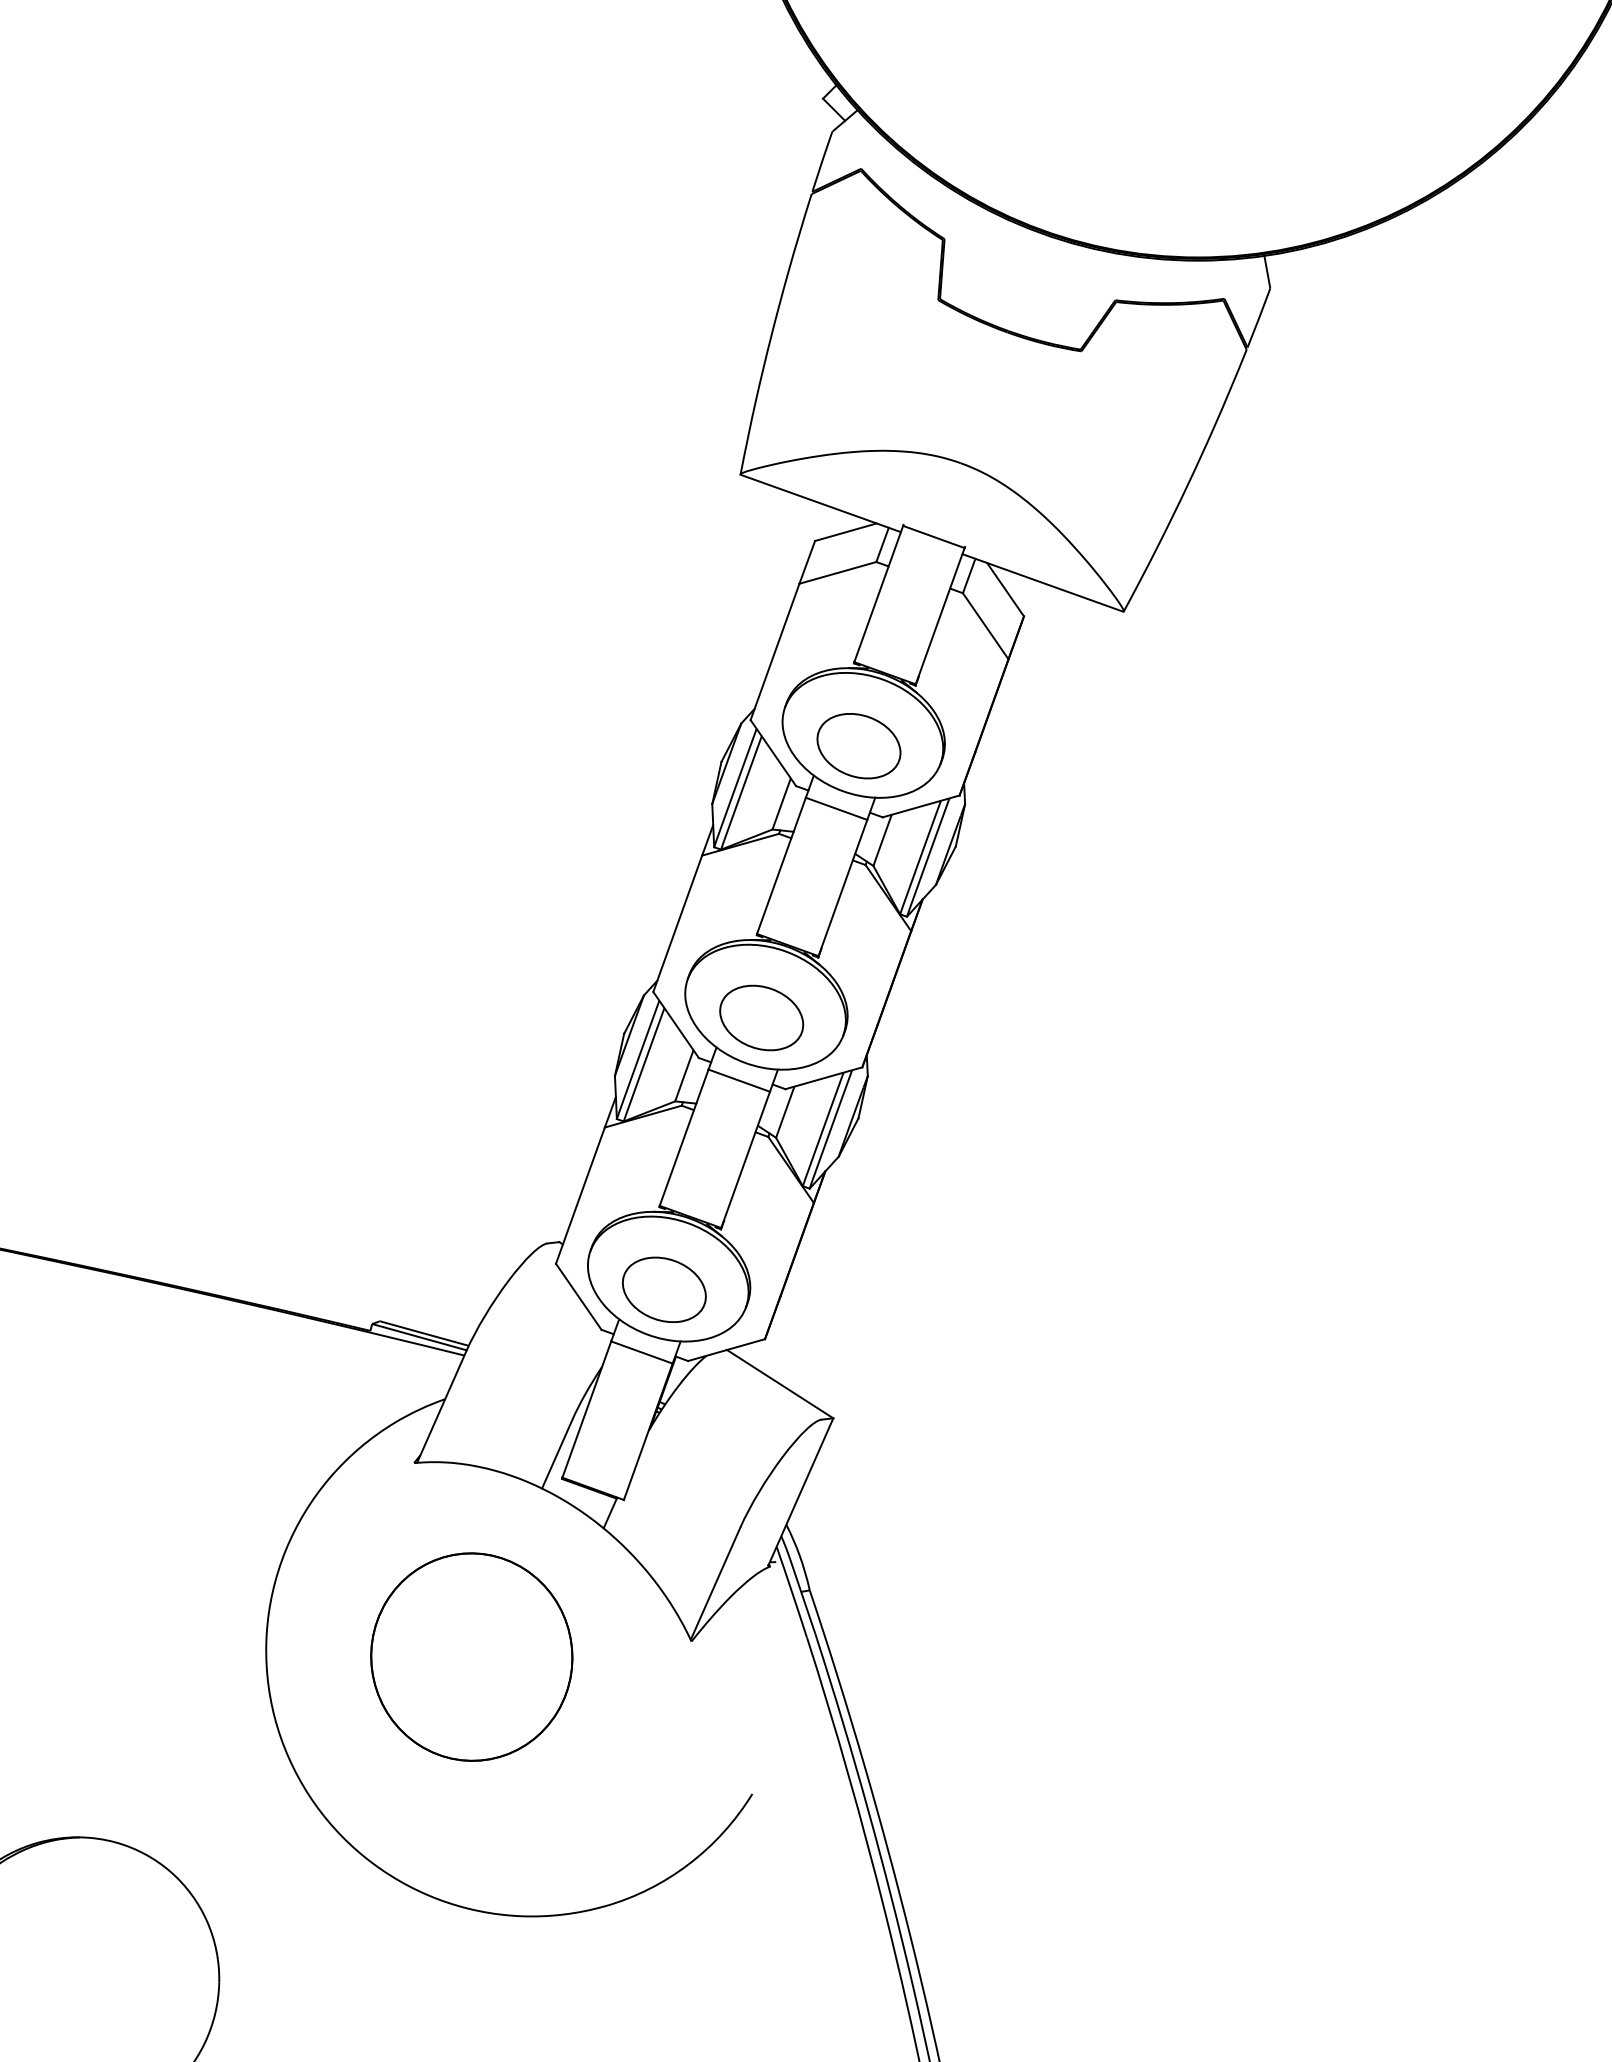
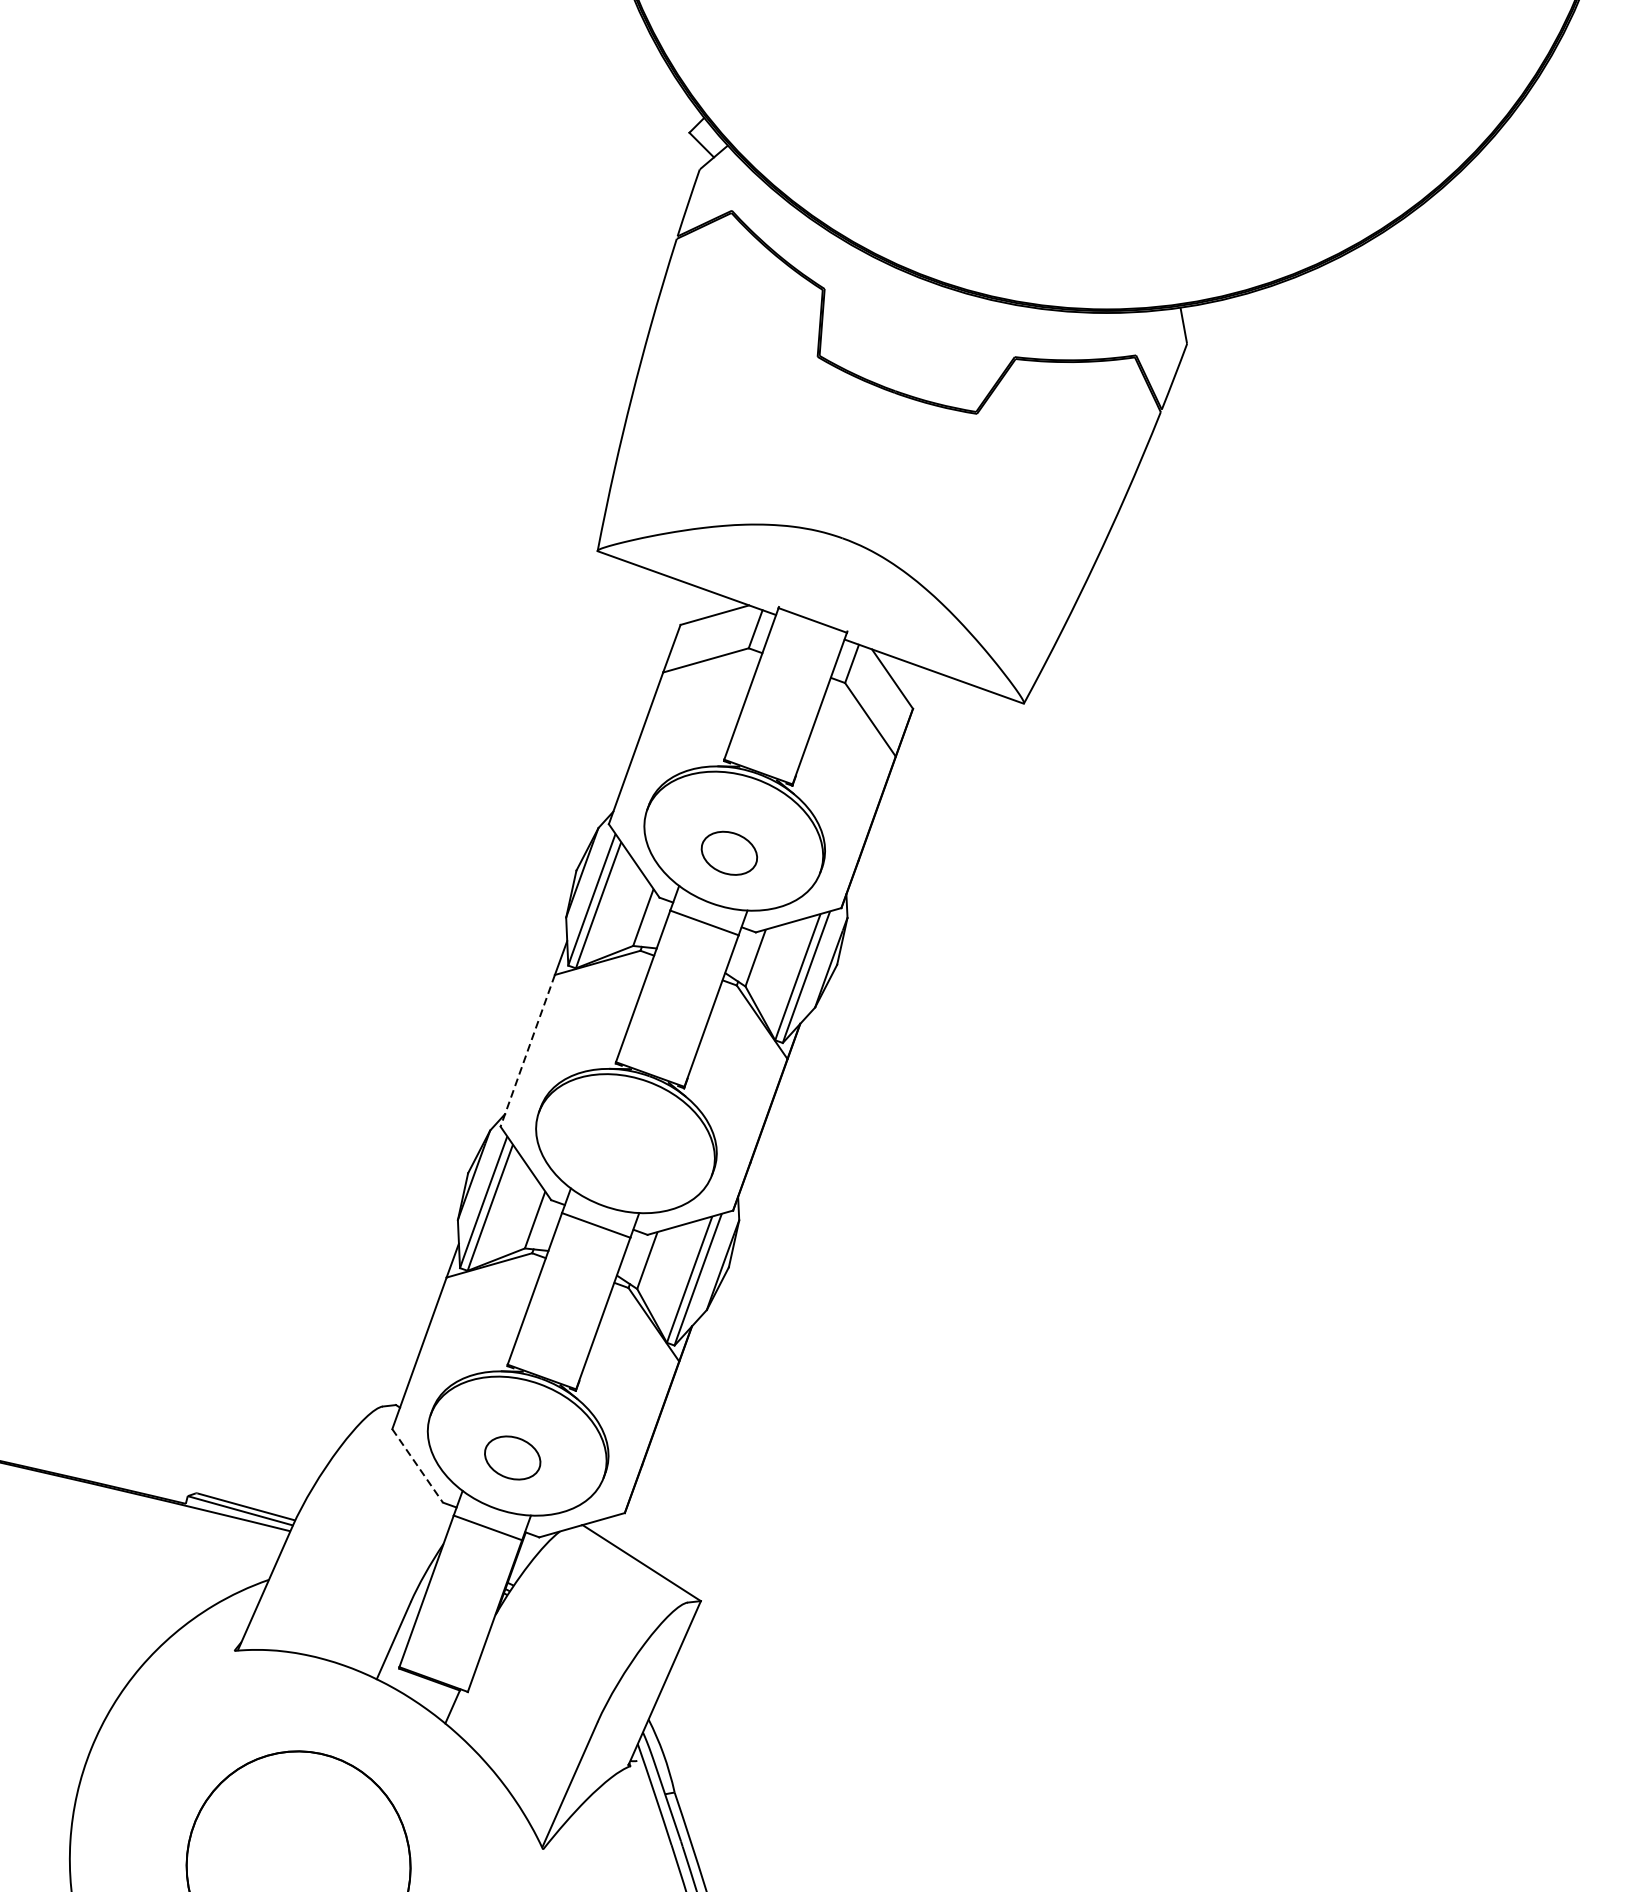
part: (858, 746) -> (728, 853), size x0.6
line: (677, 924) -> (527, 1051), solid -> dashed
part: (761, 1017) -> (620, 1155), removed
part: (663, 1289) -> (511, 1457), size x0.6
line: (579, 1297) -> (418, 1466), solid -> dashed

